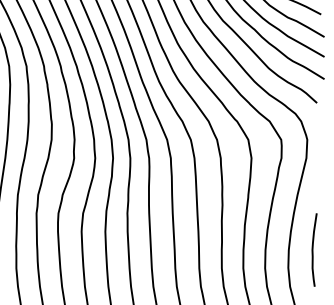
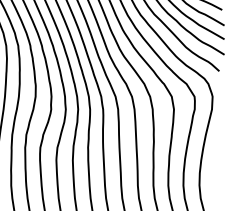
curve: (314, 249) -> (217, 172), removed

